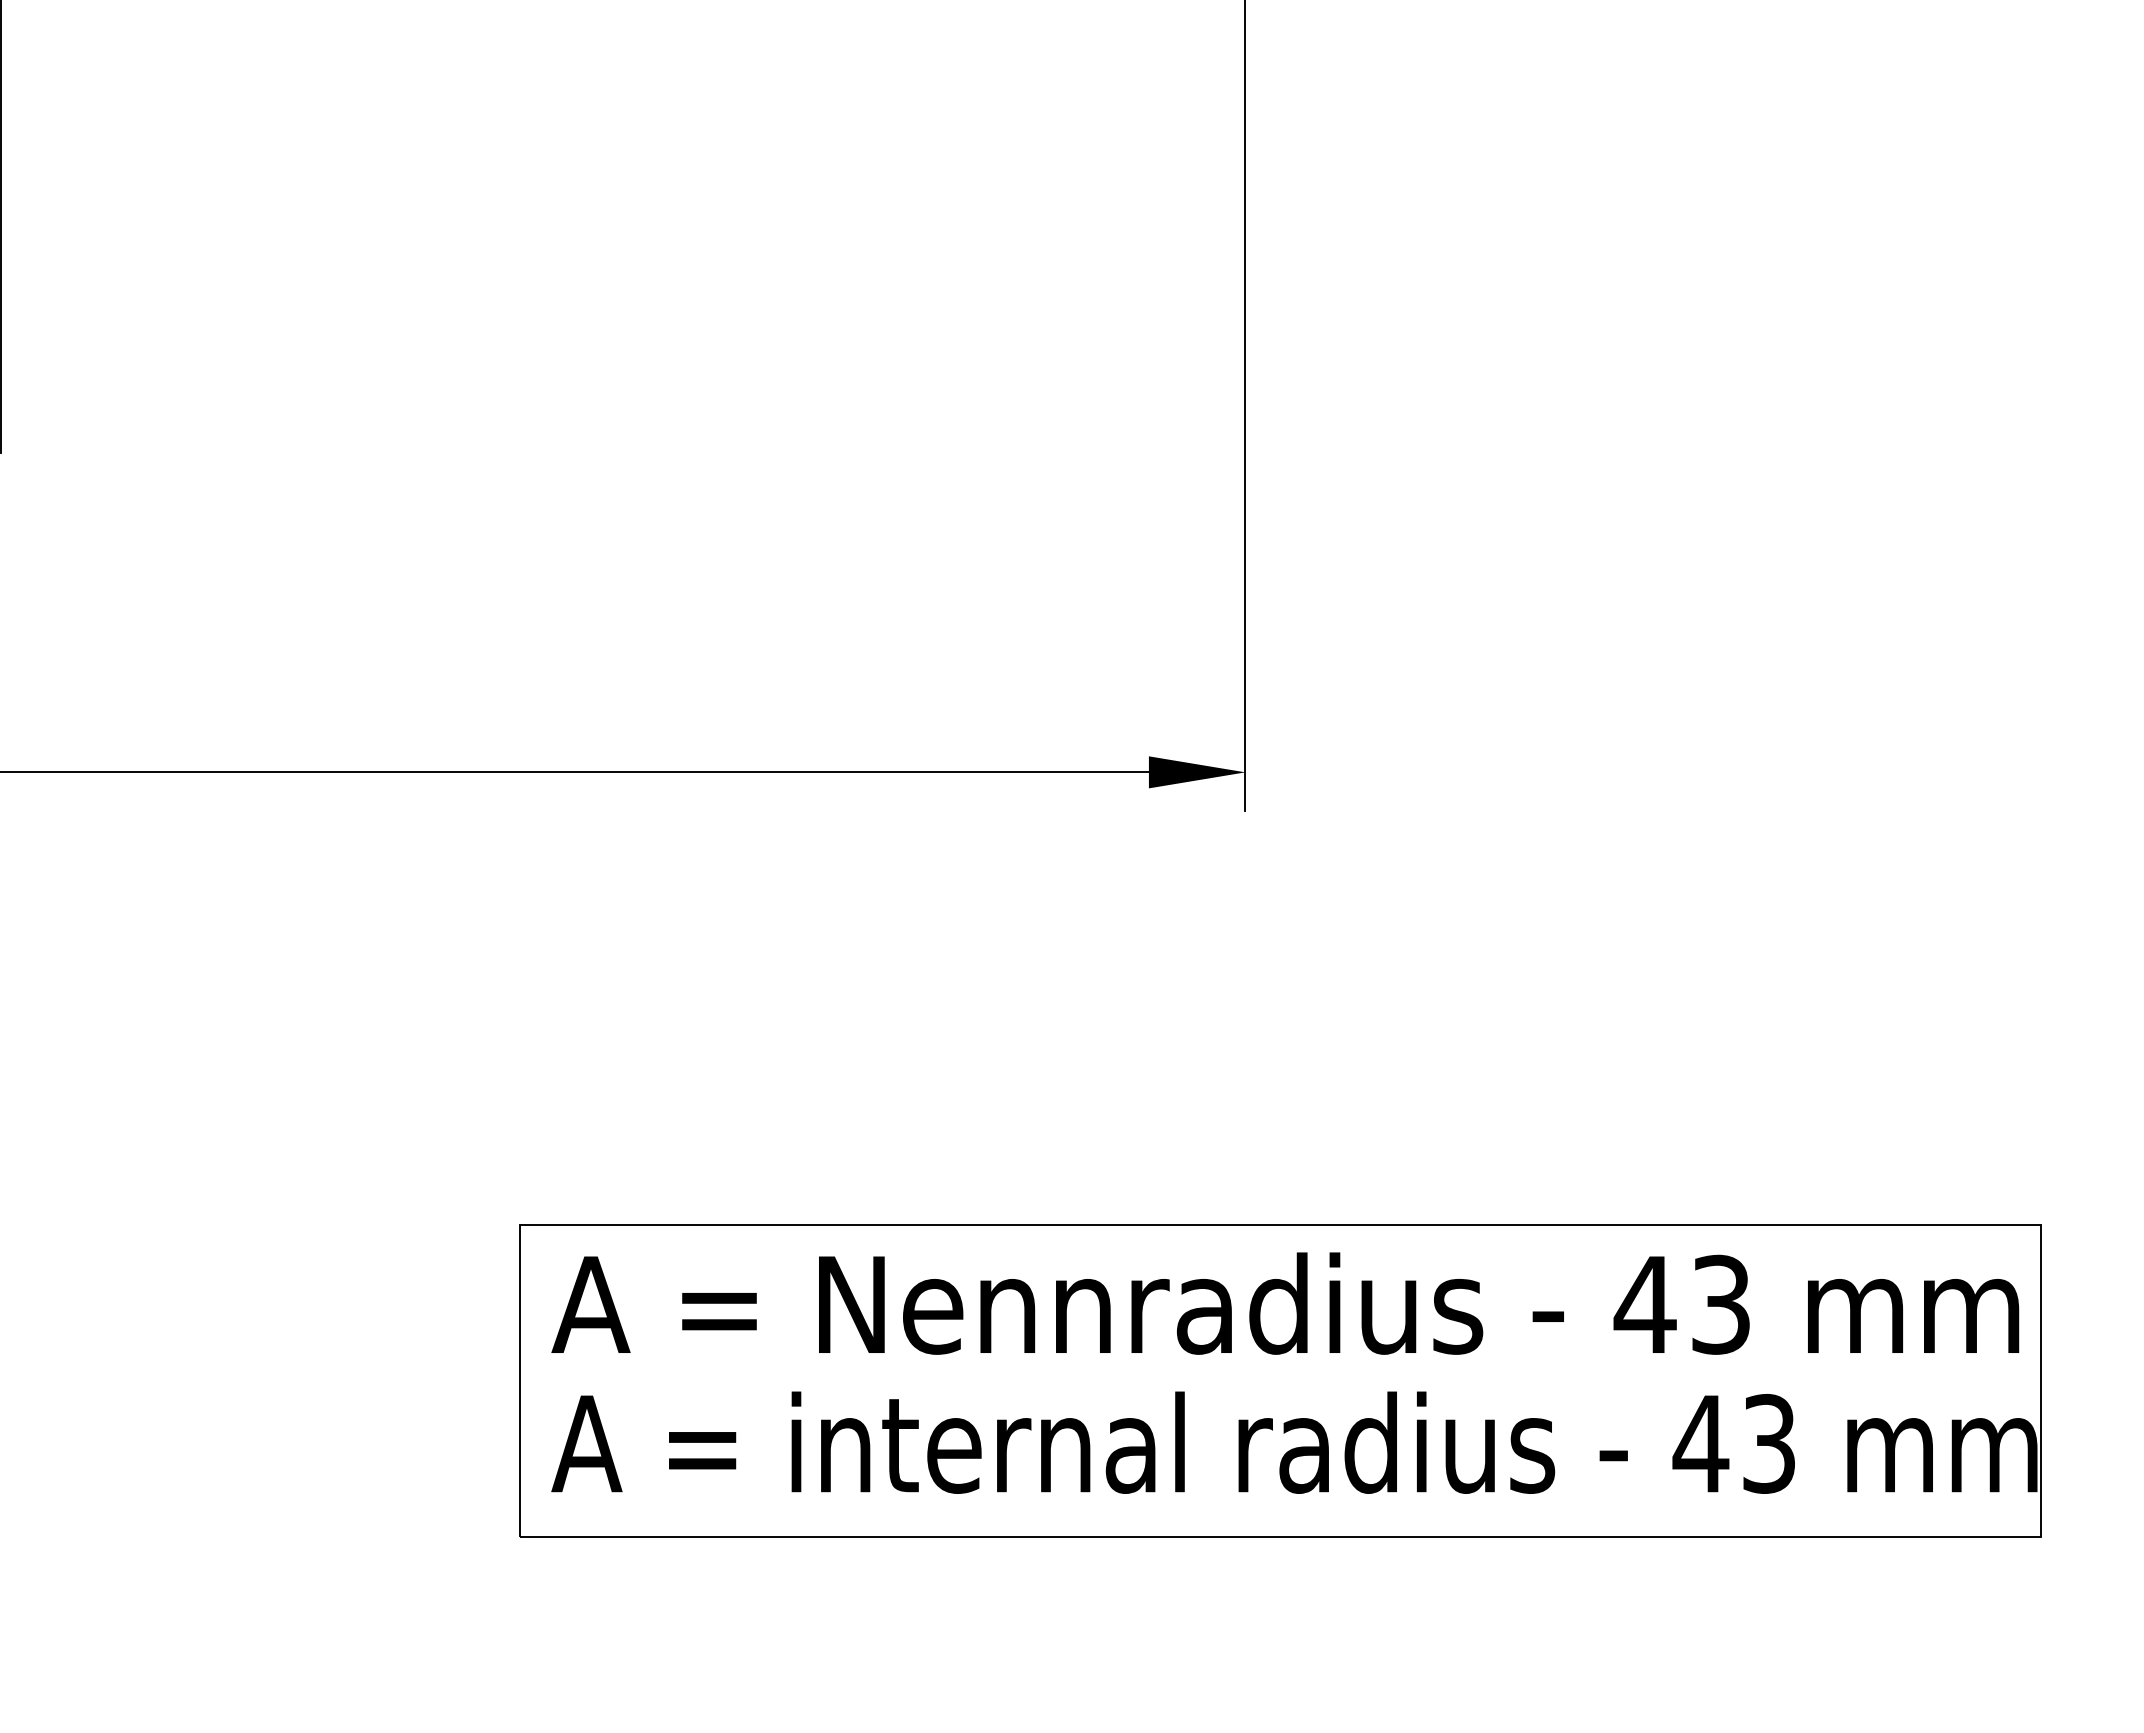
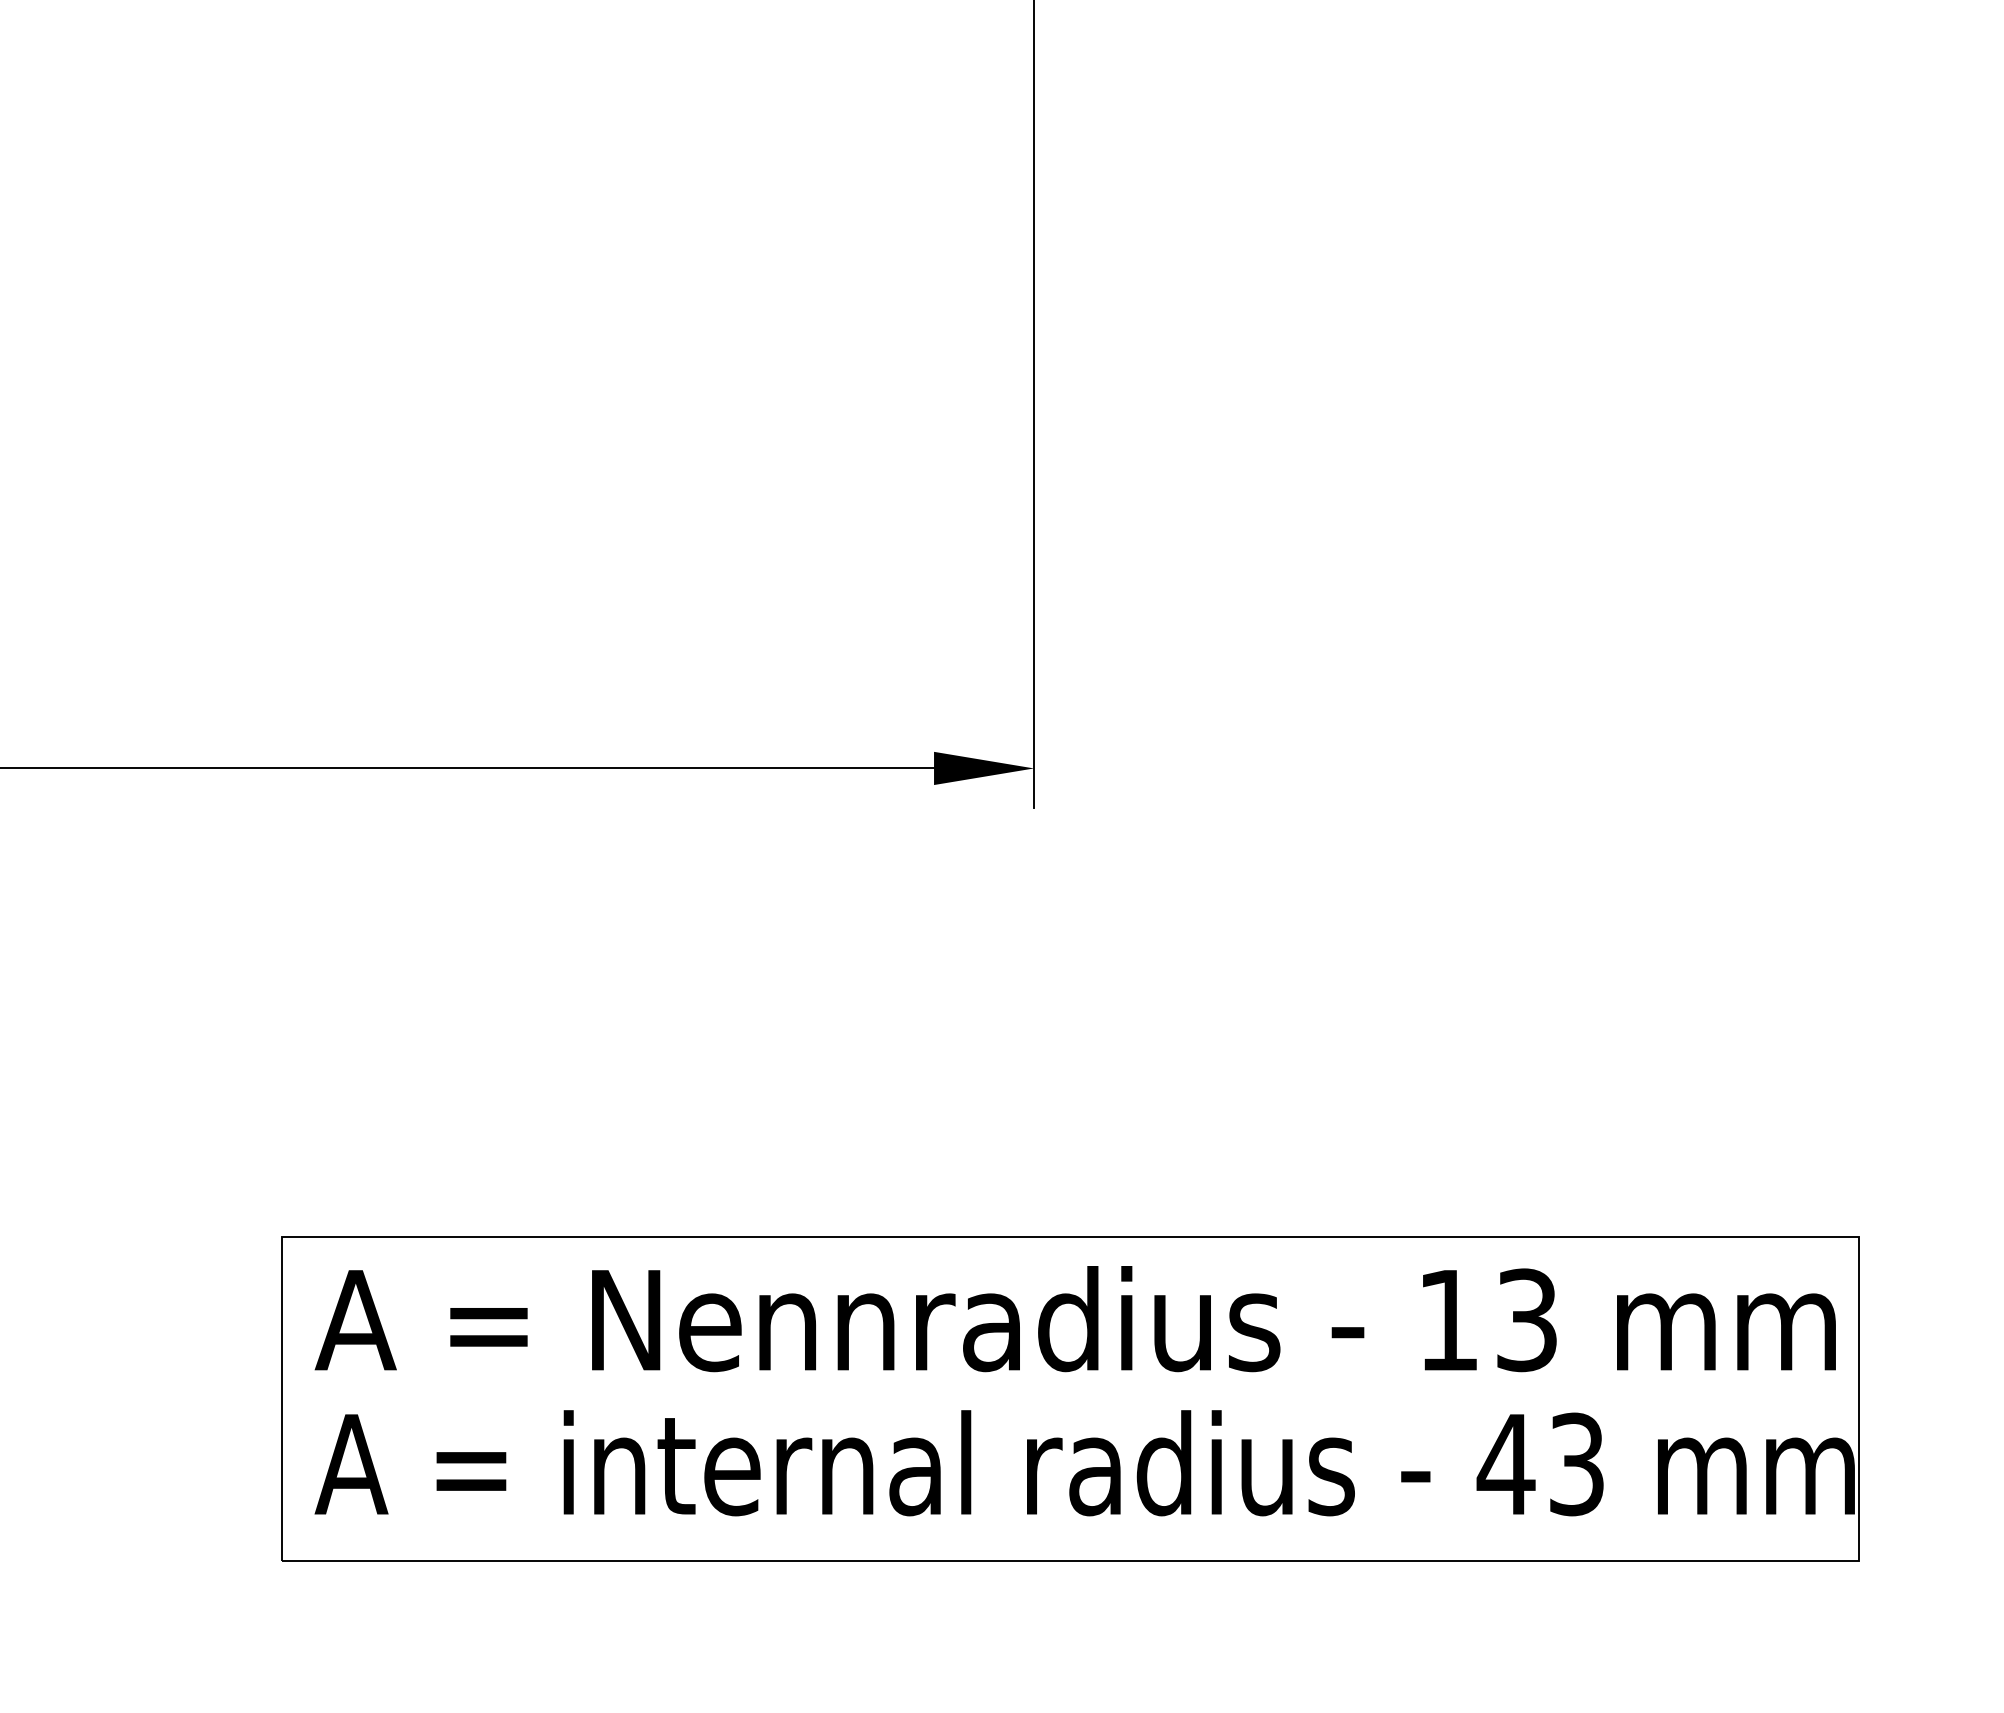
text: (1644, 1304) -> (1447, 1319), 43 -> 13

